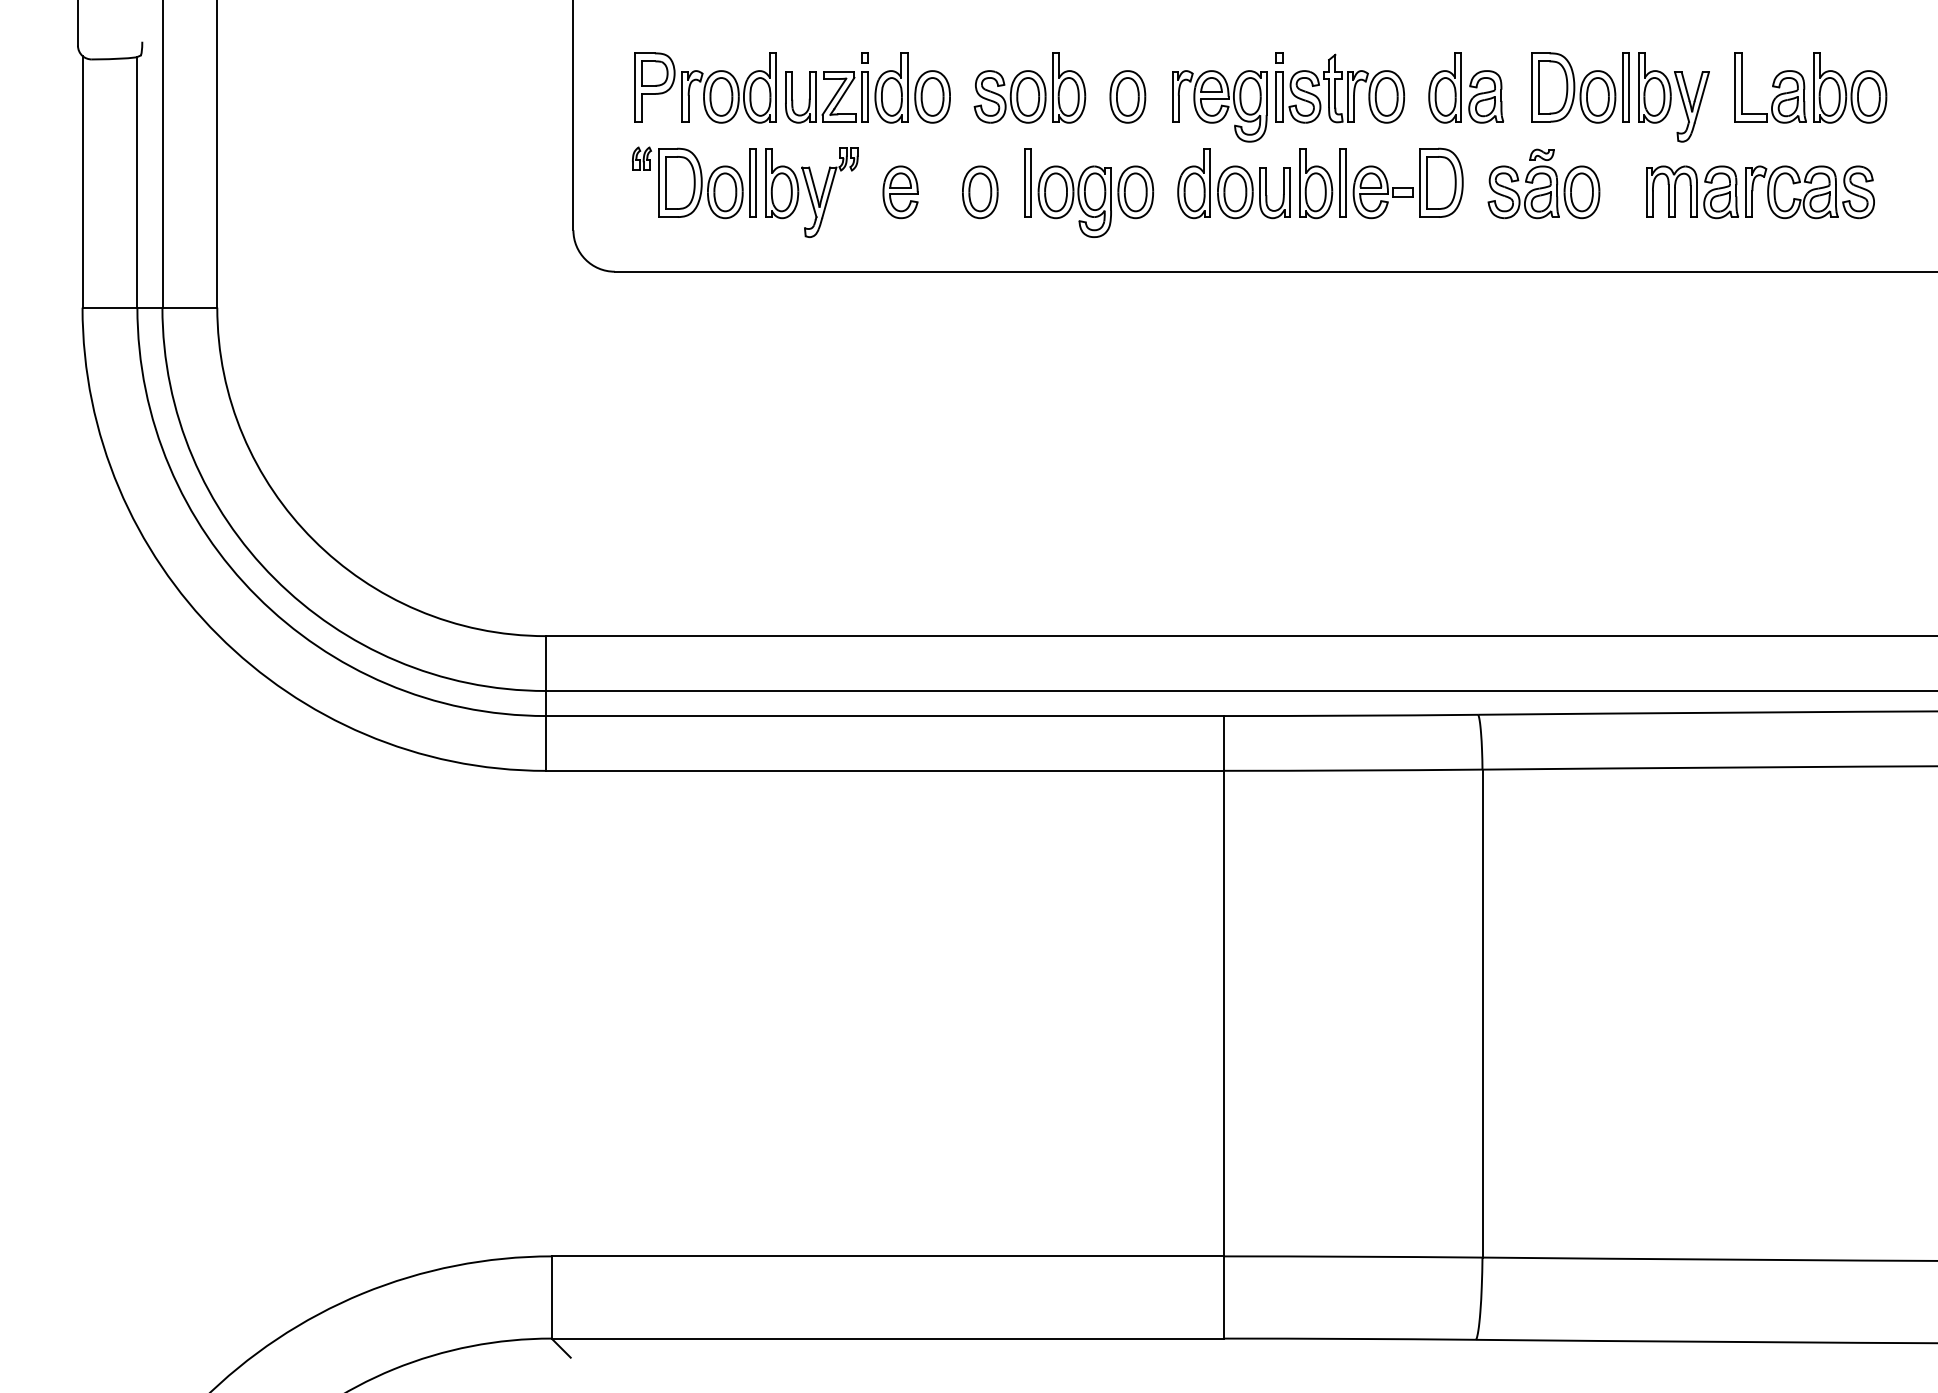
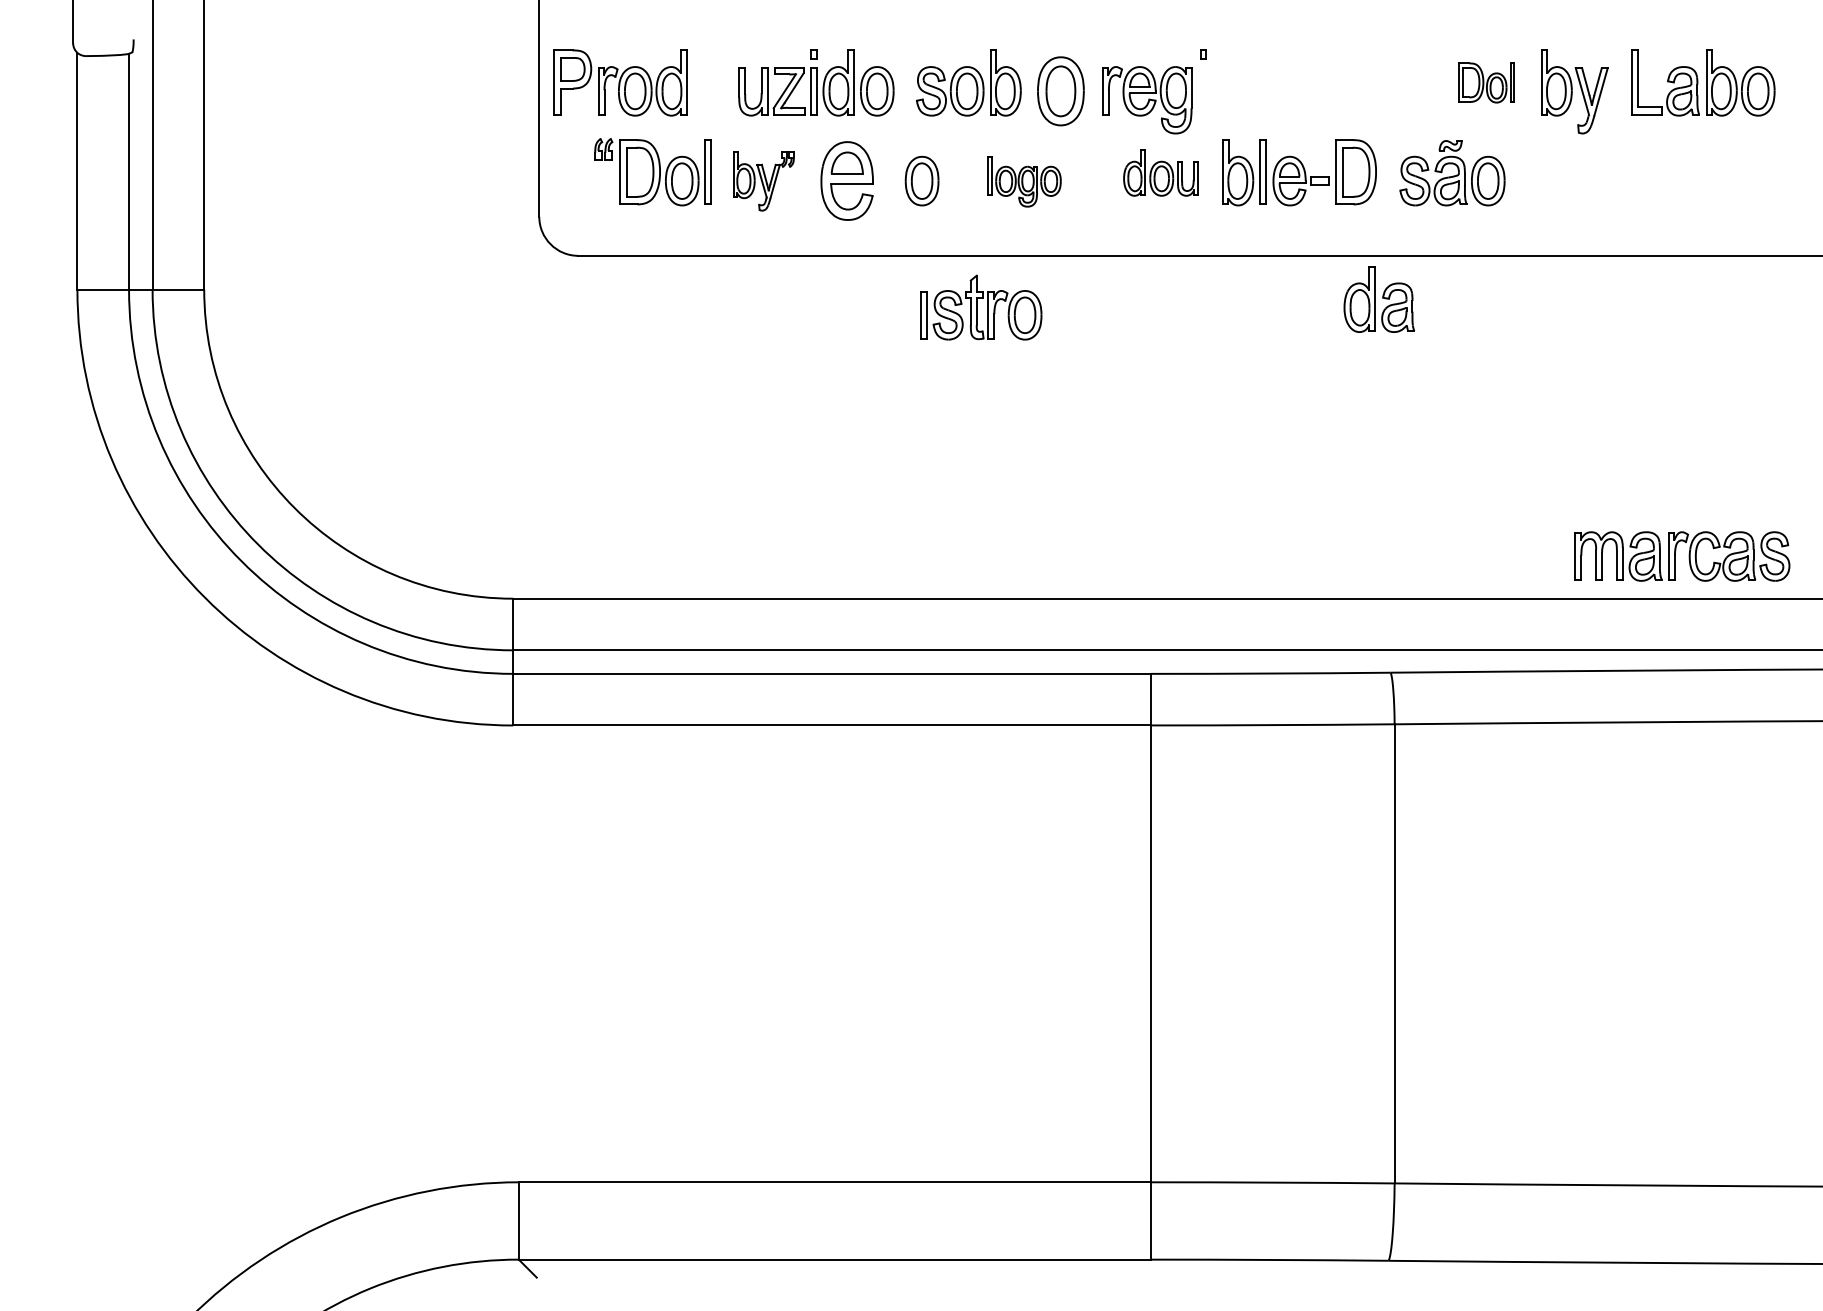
part: (705, 87) -> (620, 82), moved
part: (1465, 87) -> (1378, 298), moved
part: (1580, 87) -> (1486, 82), size x0.6
part: (1339, 88) -> (980, 307), moved
part: (1127, 96) -> (1060, 90), size x1.4
part: (1233, 183) -> (1160, 172), size x0.7
part: (811, 192) -> (763, 181), size x0.7
part: (900, 192) -> (847, 181), size x1.6
part: (1089, 192) -> (1024, 181), size x0.6
part: (1767, 192) -> (1689, 556), moved

